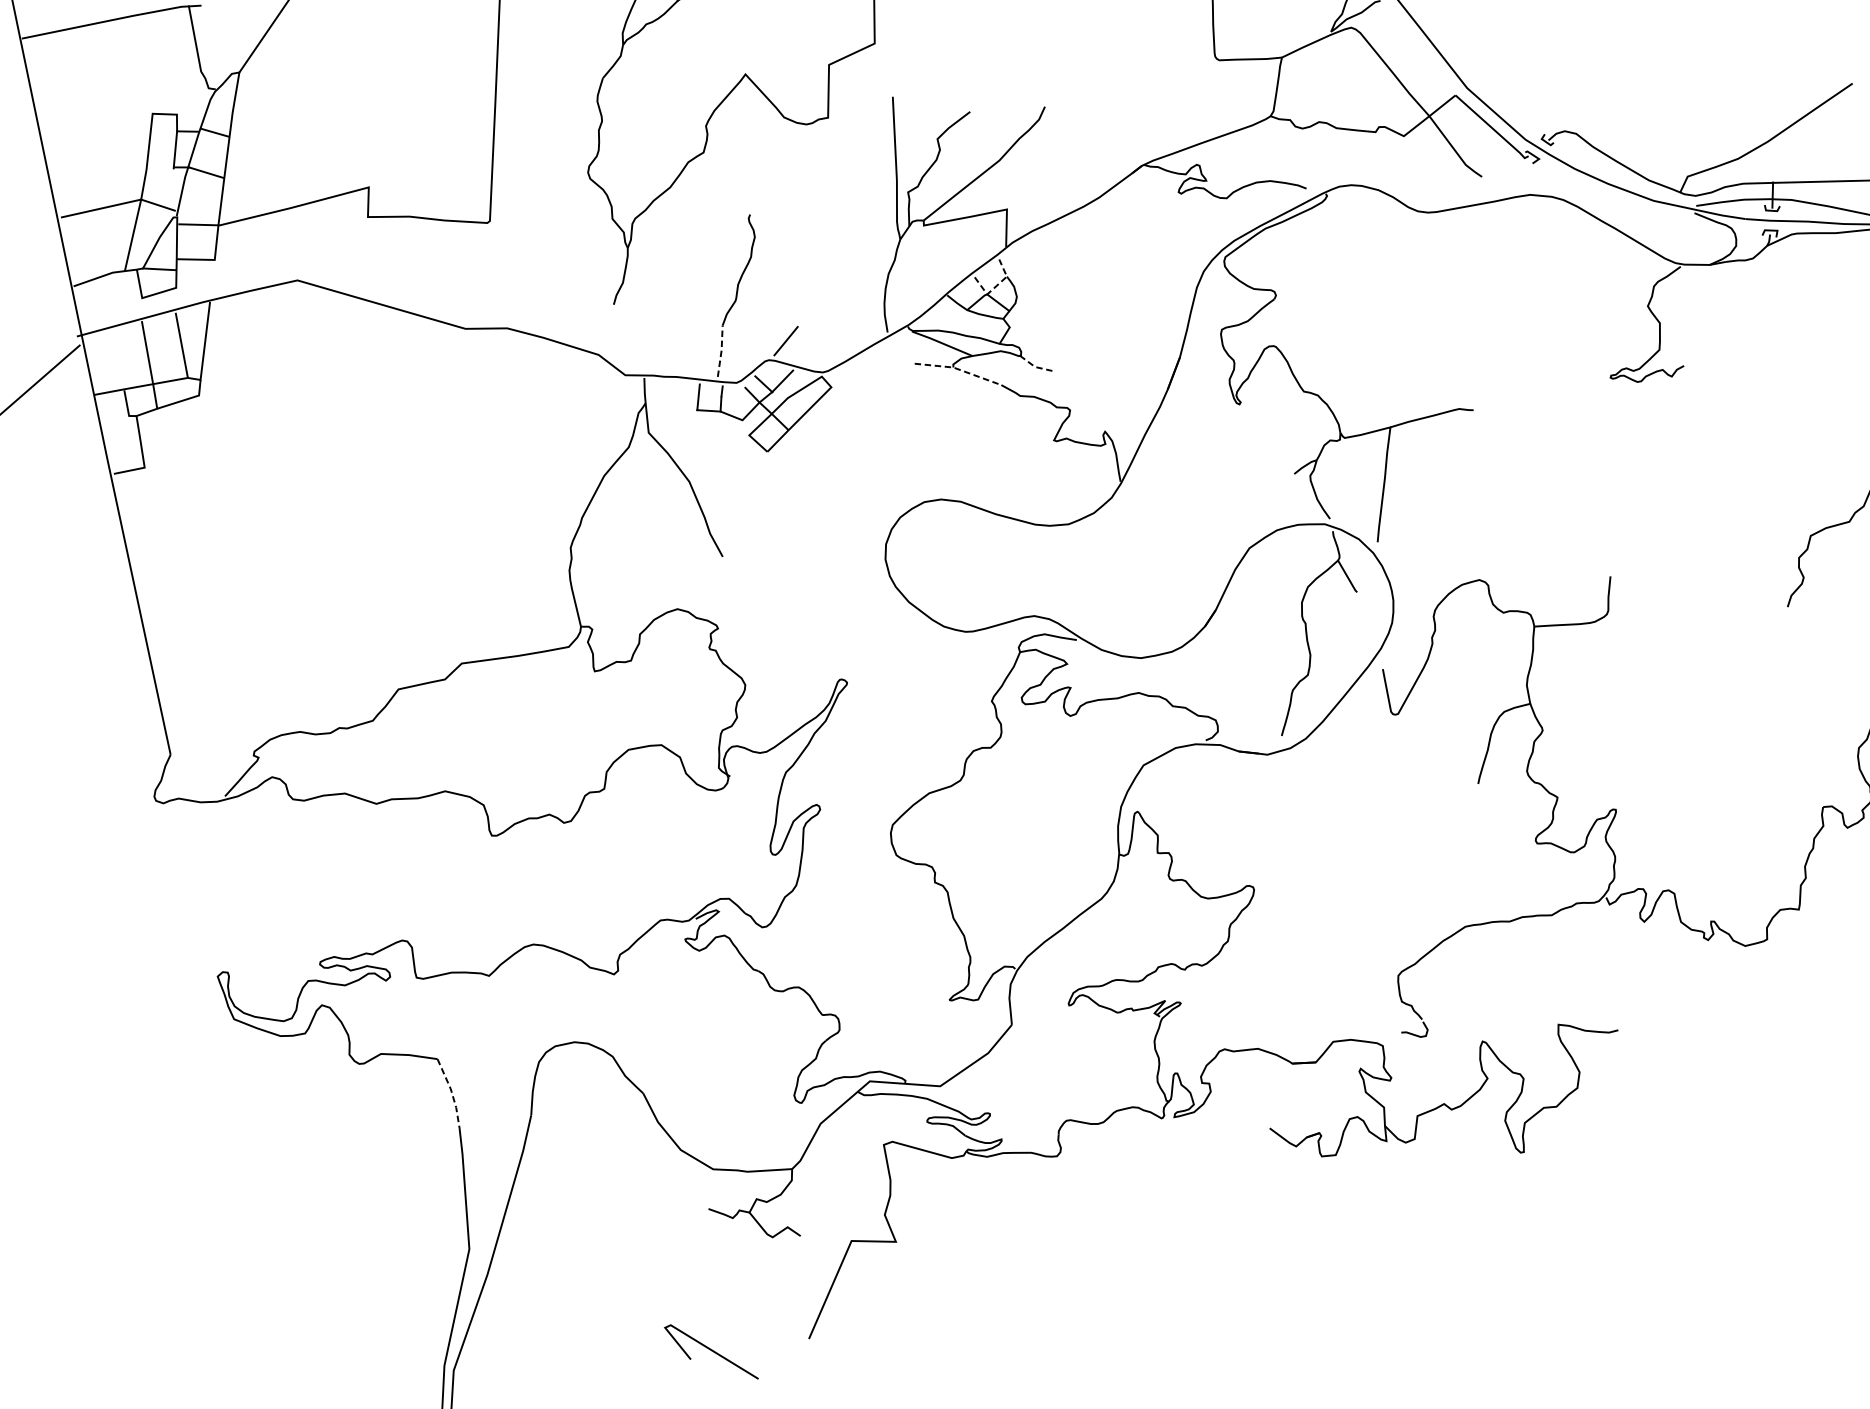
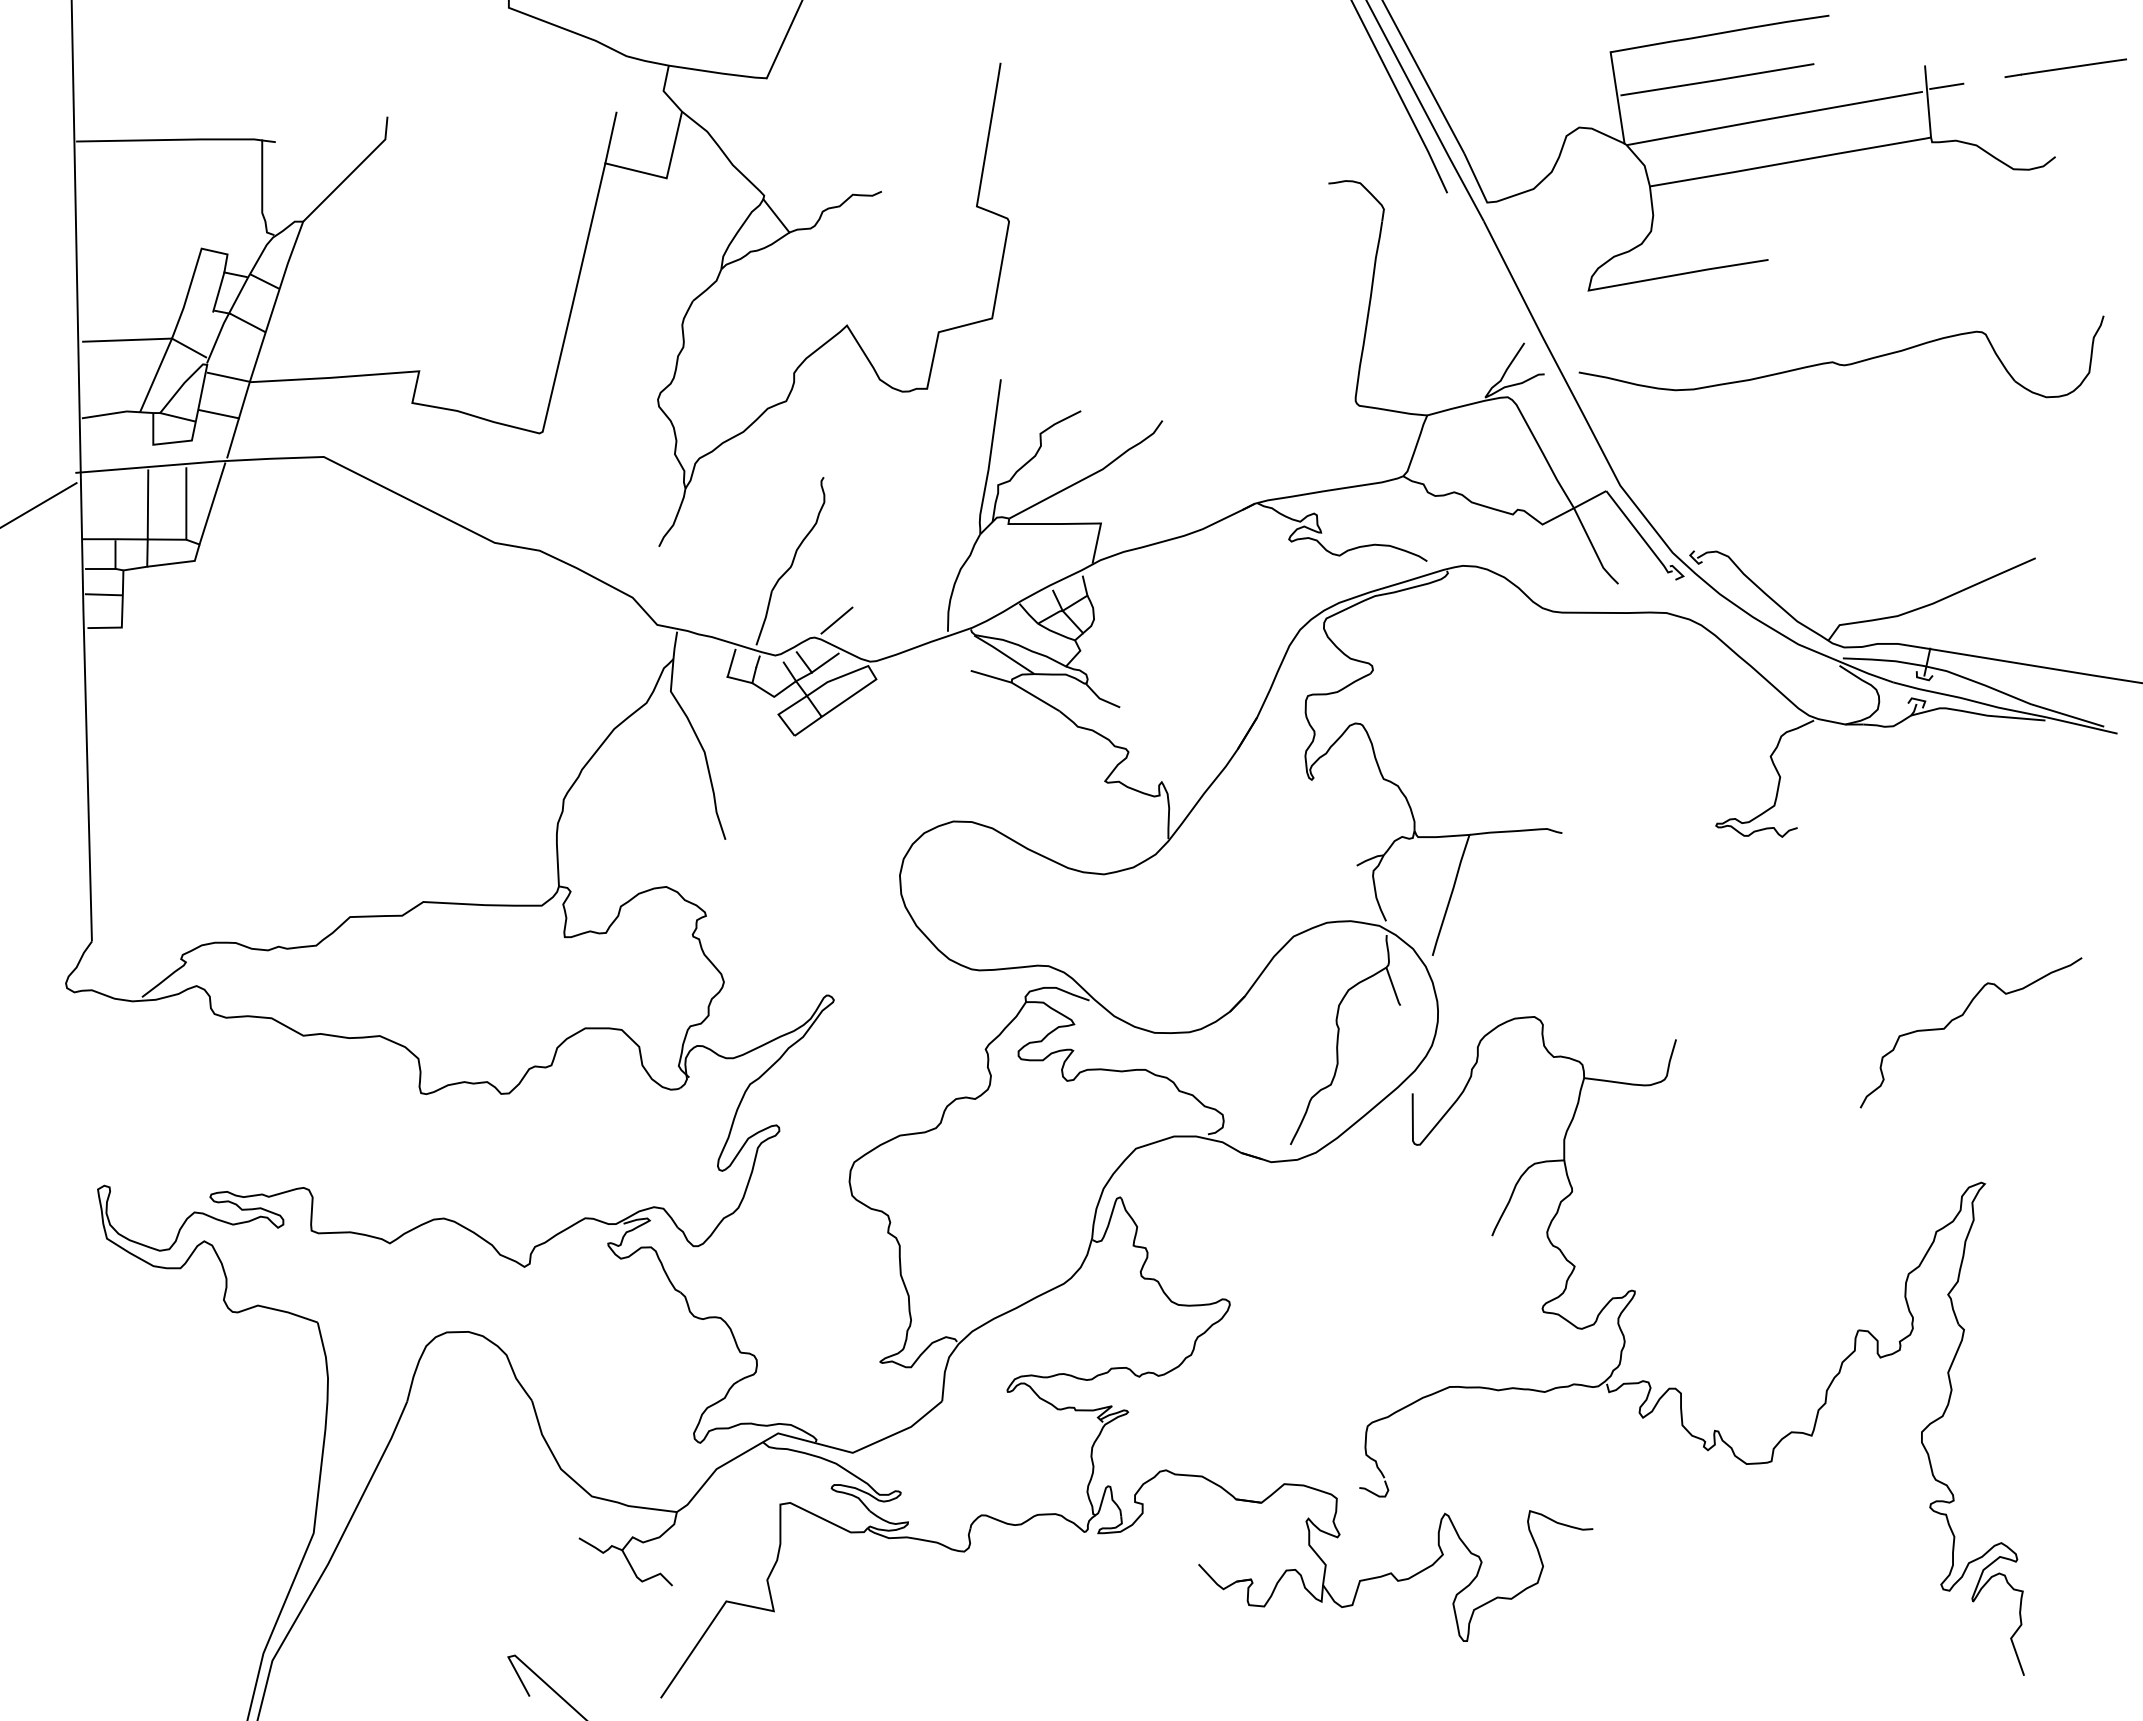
line: (212, 278) -> (232, 437), added
line: (996, 285) -> (1074, 603), dashed -> solid
line: (721, 351) -> (765, 618), dashed -> solid
line: (1035, 366) -> (1100, 698), dashed -> solid
line: (958, 369) -> (1016, 685), dashed -> solid
line: (115, 418) -> (100, 568), added
line: (122, 441) -> (103, 594), added
line: (452, 1092) -> (326, 1361), dashed -> solid

